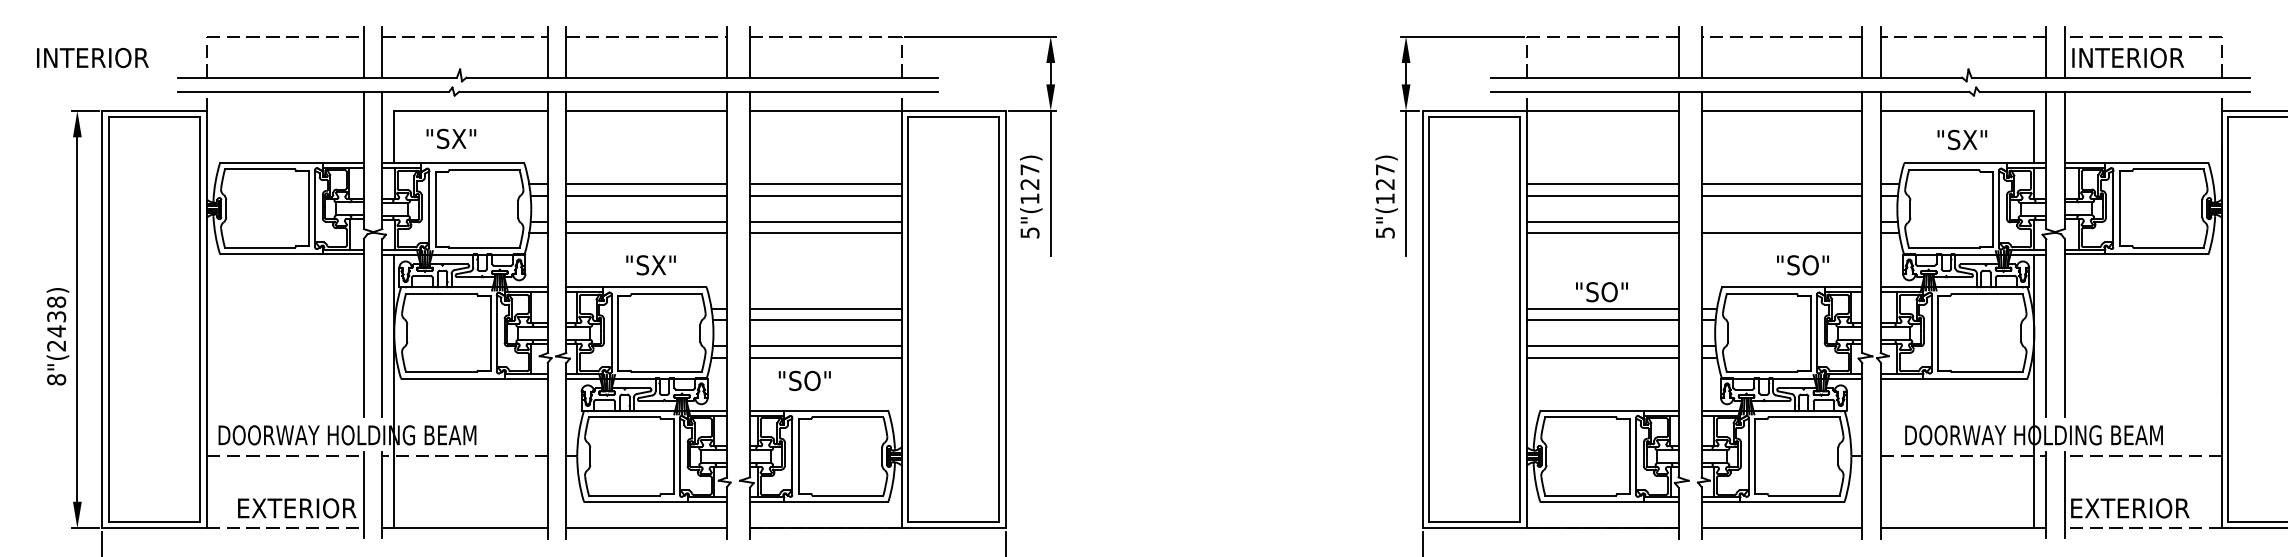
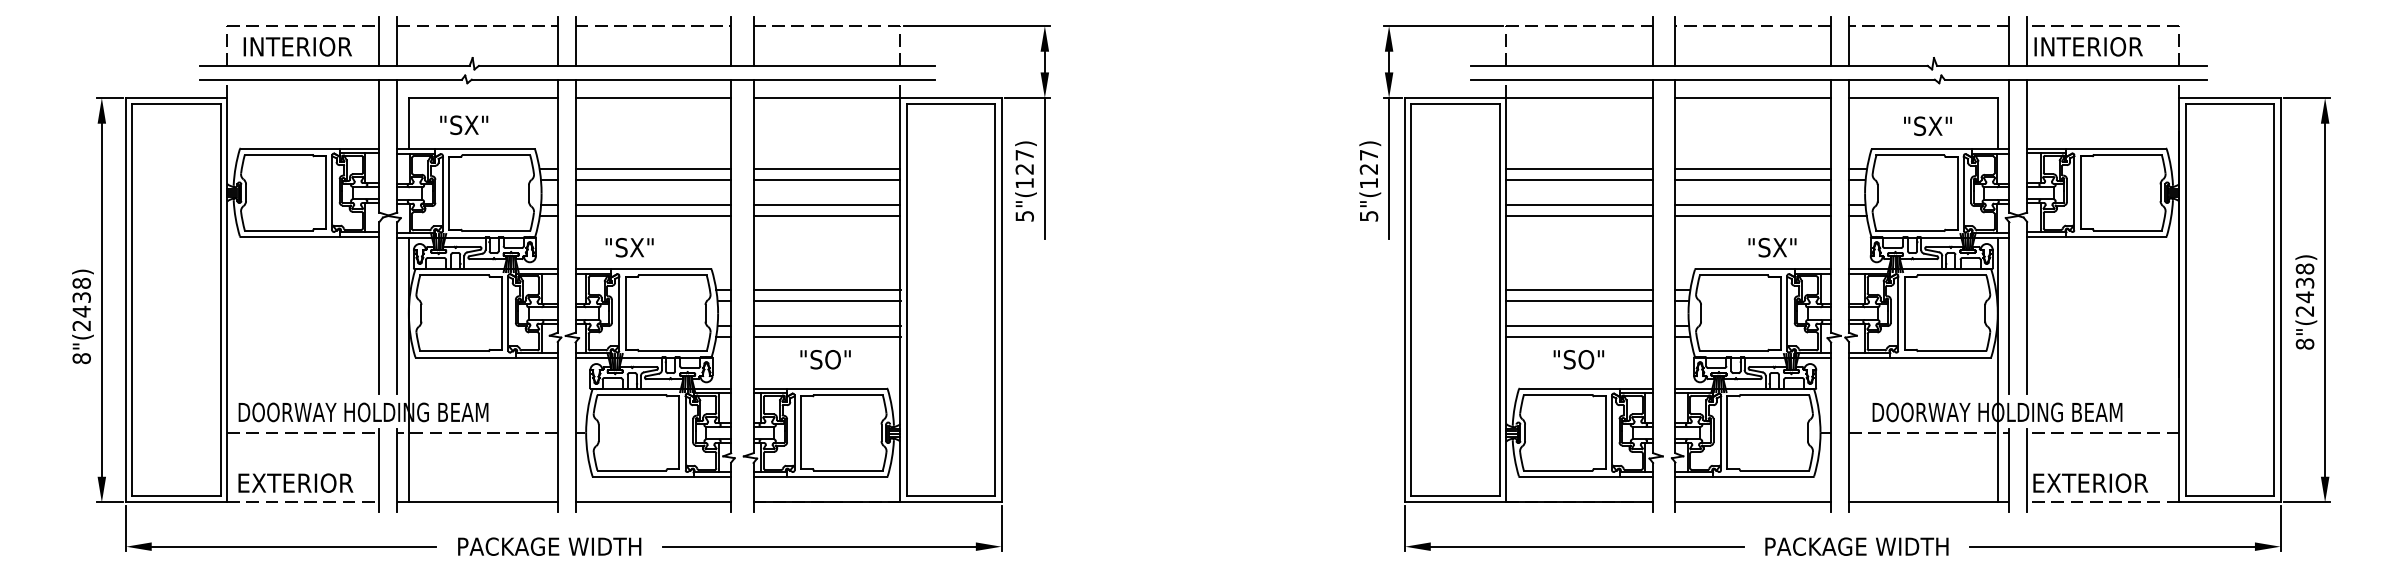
text: (92, 57) -> (297, 46), moved
line: (1782, 221) -> (1753, 205), added
text: (650, 265) -> (629, 247), moved
text: (1815, 265) -> (1785, 247), "SO" -> "SX"
text: (1601, 291) -> (1578, 359), moved
text: (804, 380) -> (825, 359), moved
text: (296, 507) -> (295, 482), moved

